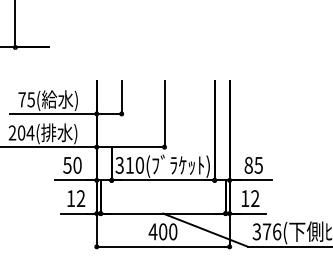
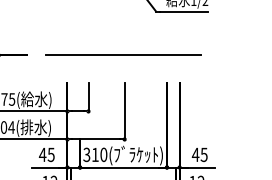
line: (162, 47) -> (122, 55), added
text: (71, 164) -> (46, 154), 50 -> 45
text: (248, 165) -> (195, 154), 85 -> 45

